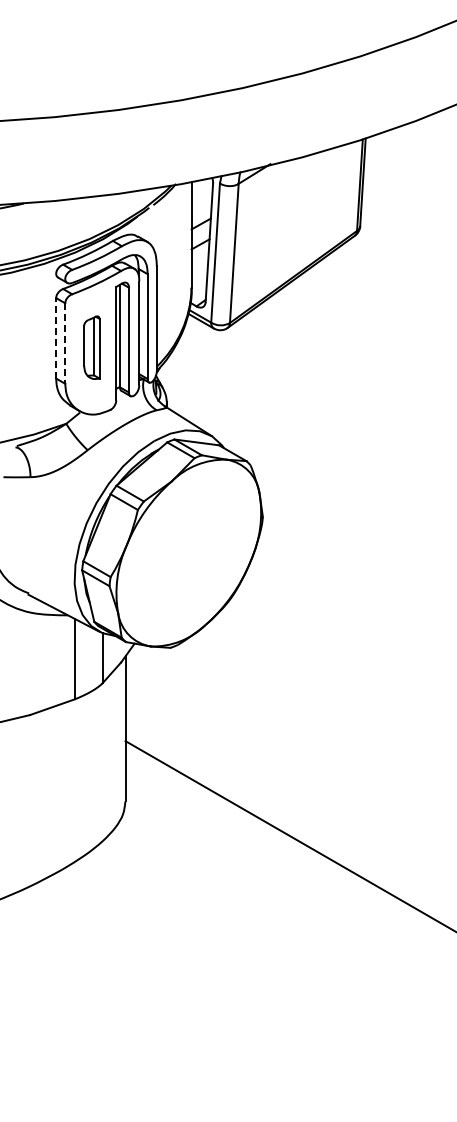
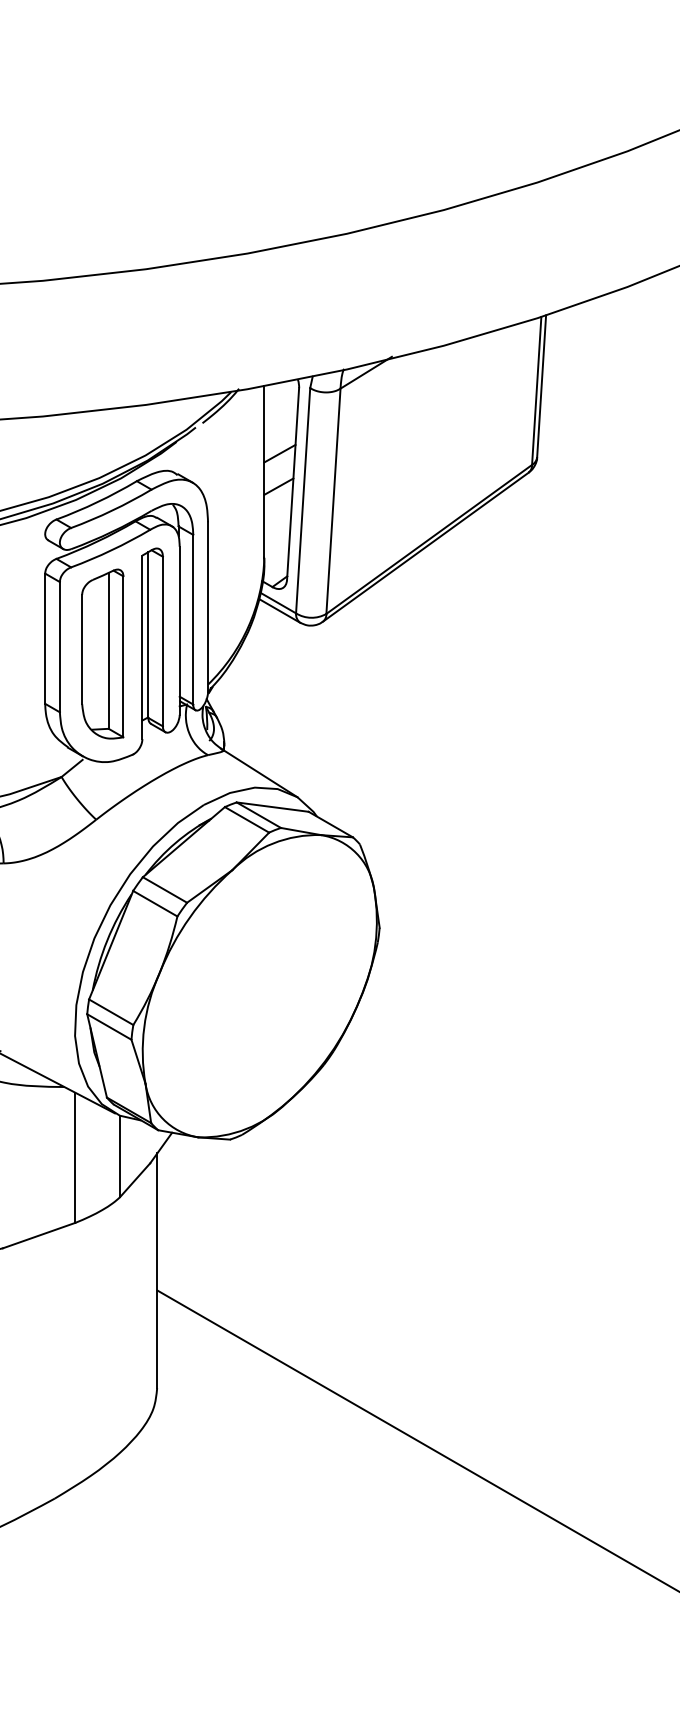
line: (56, 337) -> (45, 637), dashed -> solid
line: (65, 344) -> (60, 648), dashed -> solid
part: (91, 347) -> (102, 653), size x1.67

